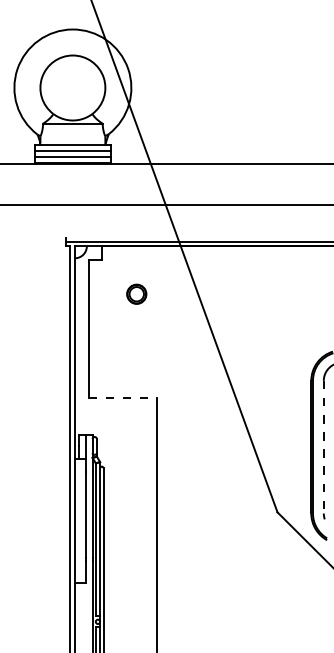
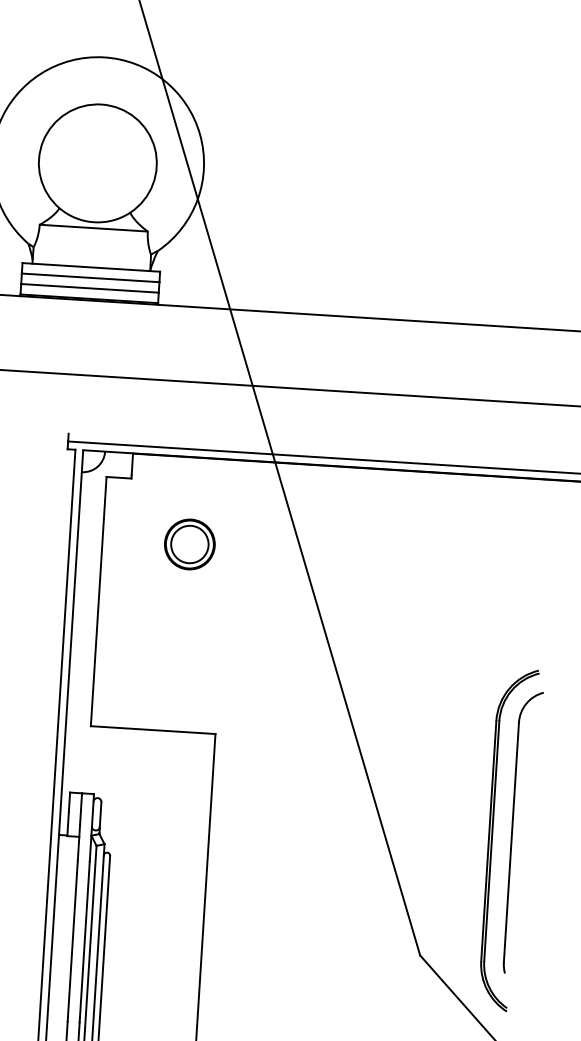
part: (136, 293) -> (189, 542), size x1.43
line: (123, 397) -> (154, 729), dashed -> solid
line: (323, 447) -> (510, 843), dashed -> solid

